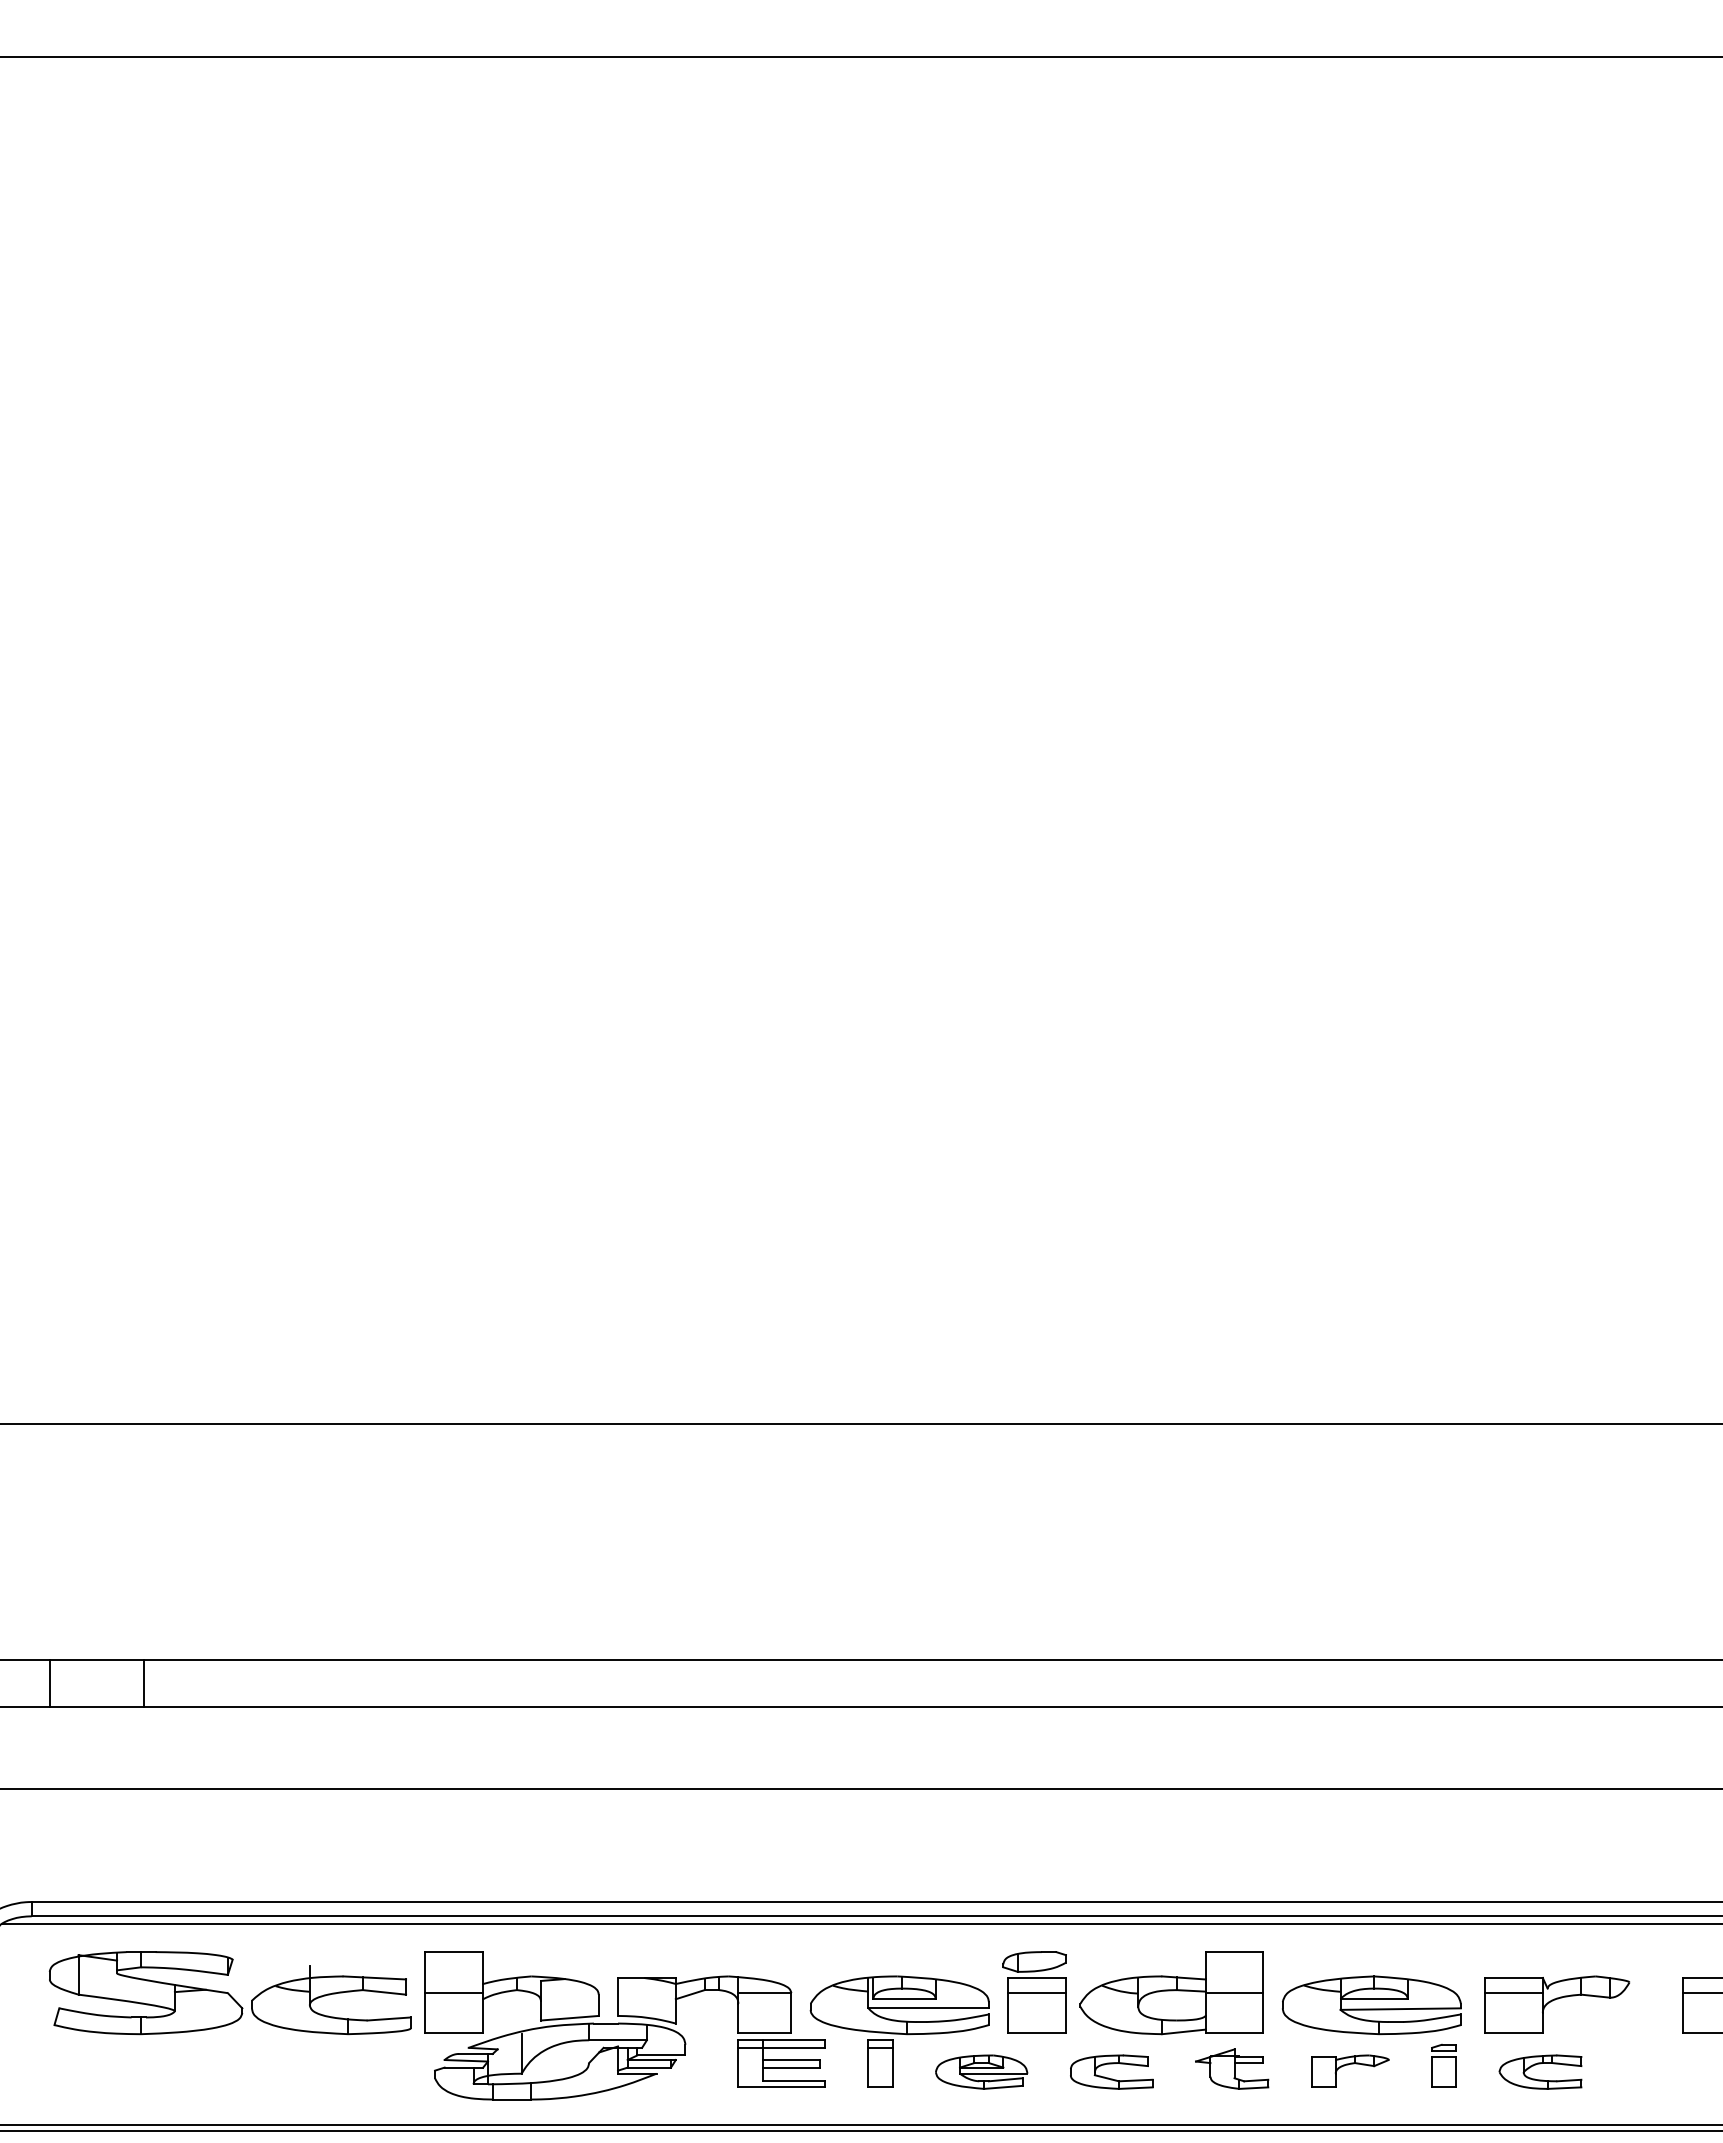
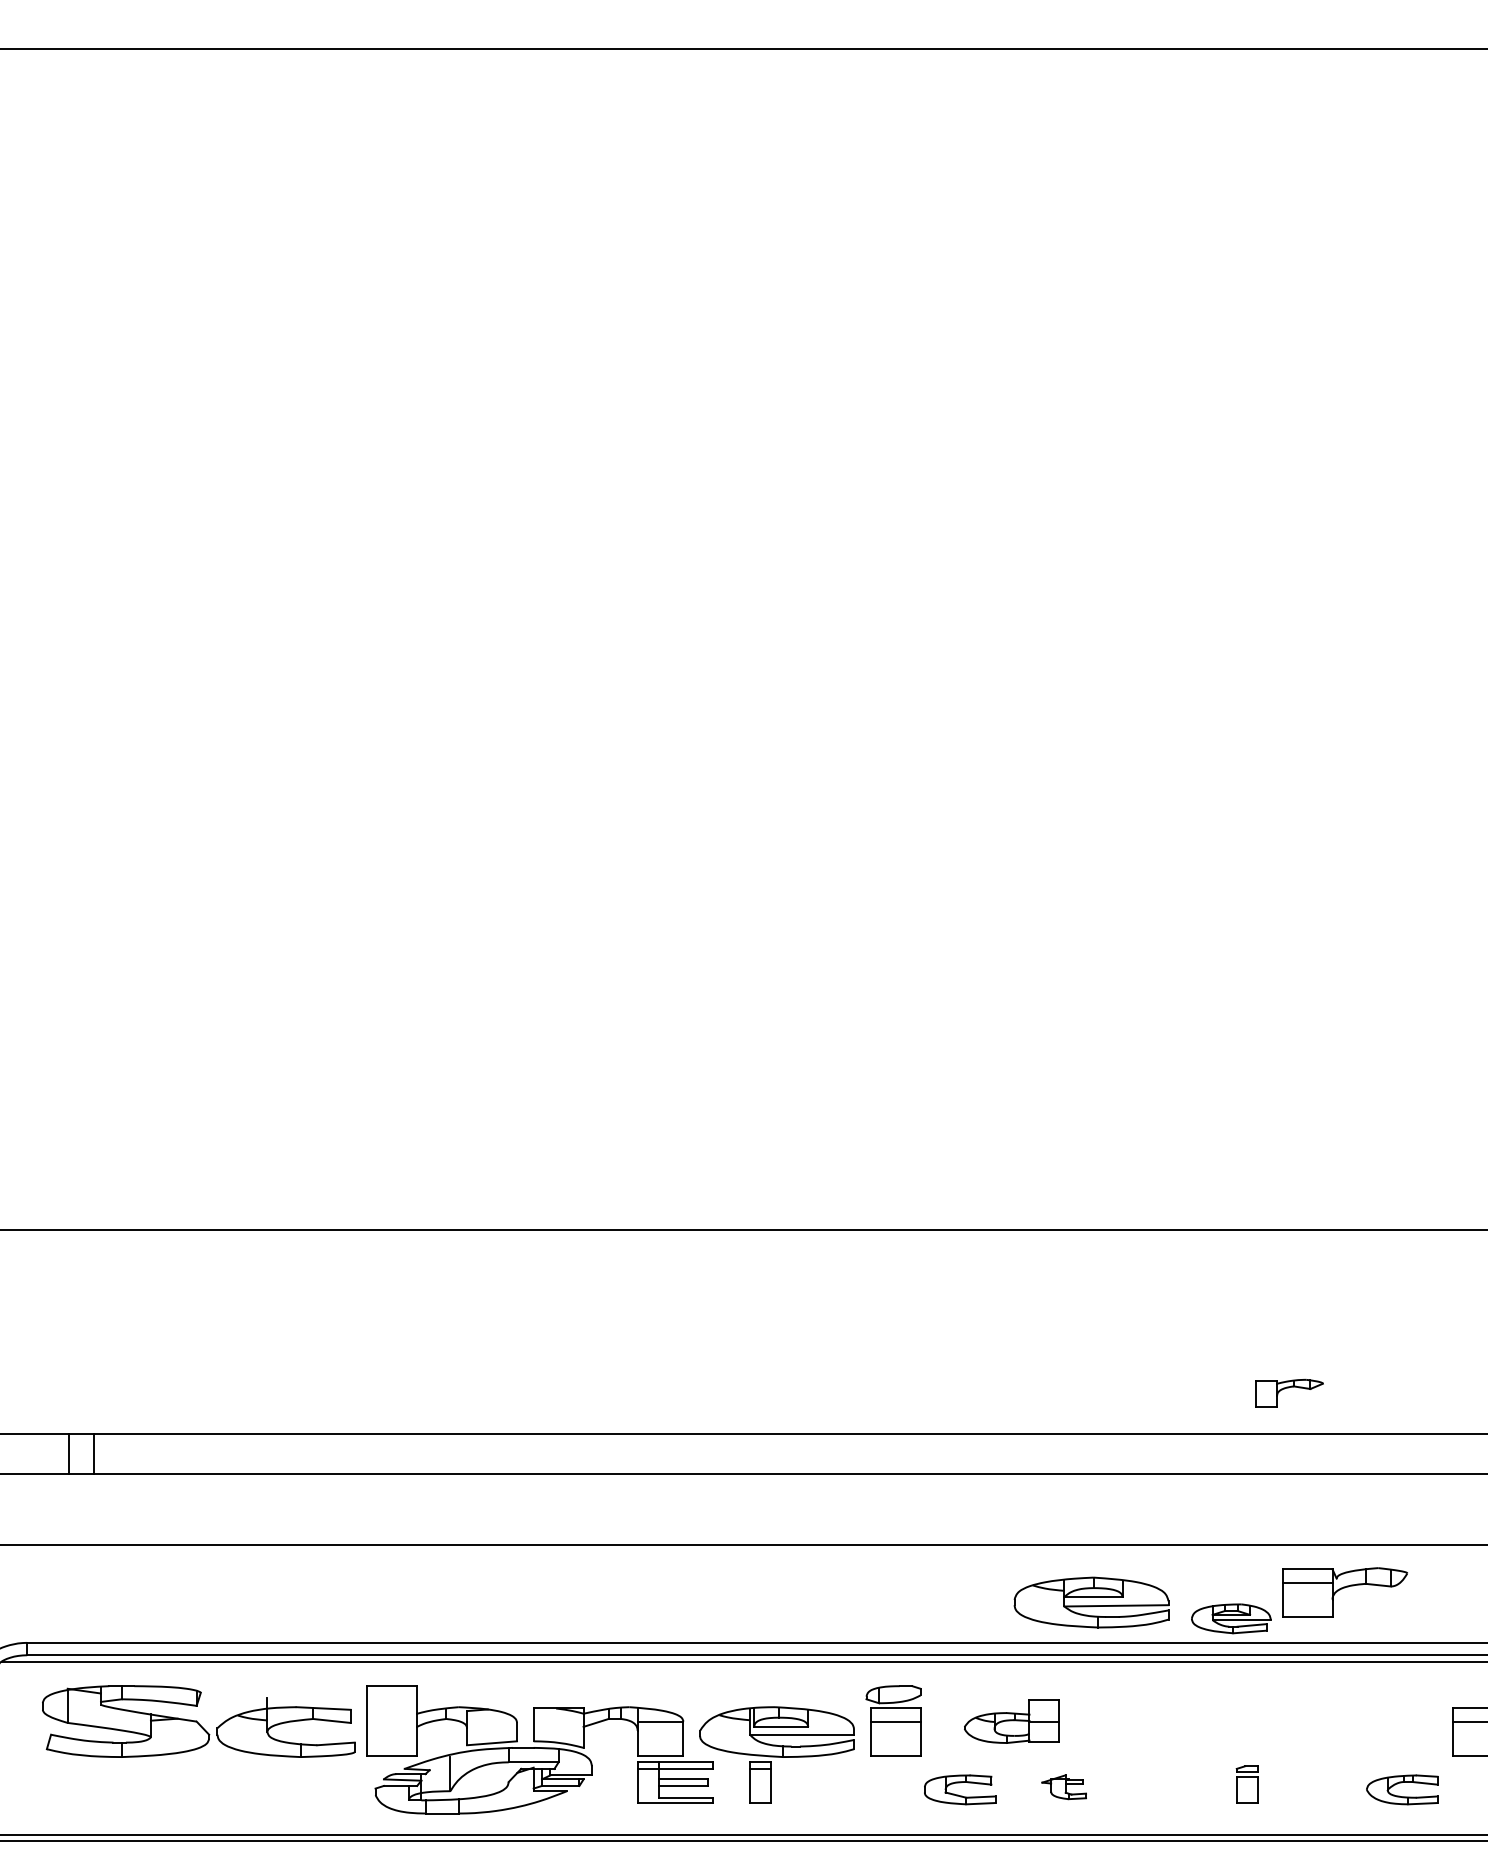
line: (50, 1682) -> (94, 1453), moved
line: (143, 1682) -> (69, 1453), moved
line: (454, 1993) -> (392, 1721), removed
part: (1171, 1993) -> (1011, 1721), size x0.6
part: (1557, 2004) -> (1345, 1592), moved
part: (1371, 2005) -> (1091, 1602), moved
part: (1540, 2064) -> (1402, 1783), moved
part: (1232, 2068) -> (1064, 1786), size x0.7
part: (1350, 2070) -> (1289, 1392), moved
part: (981, 2071) -> (1231, 1618), moved

